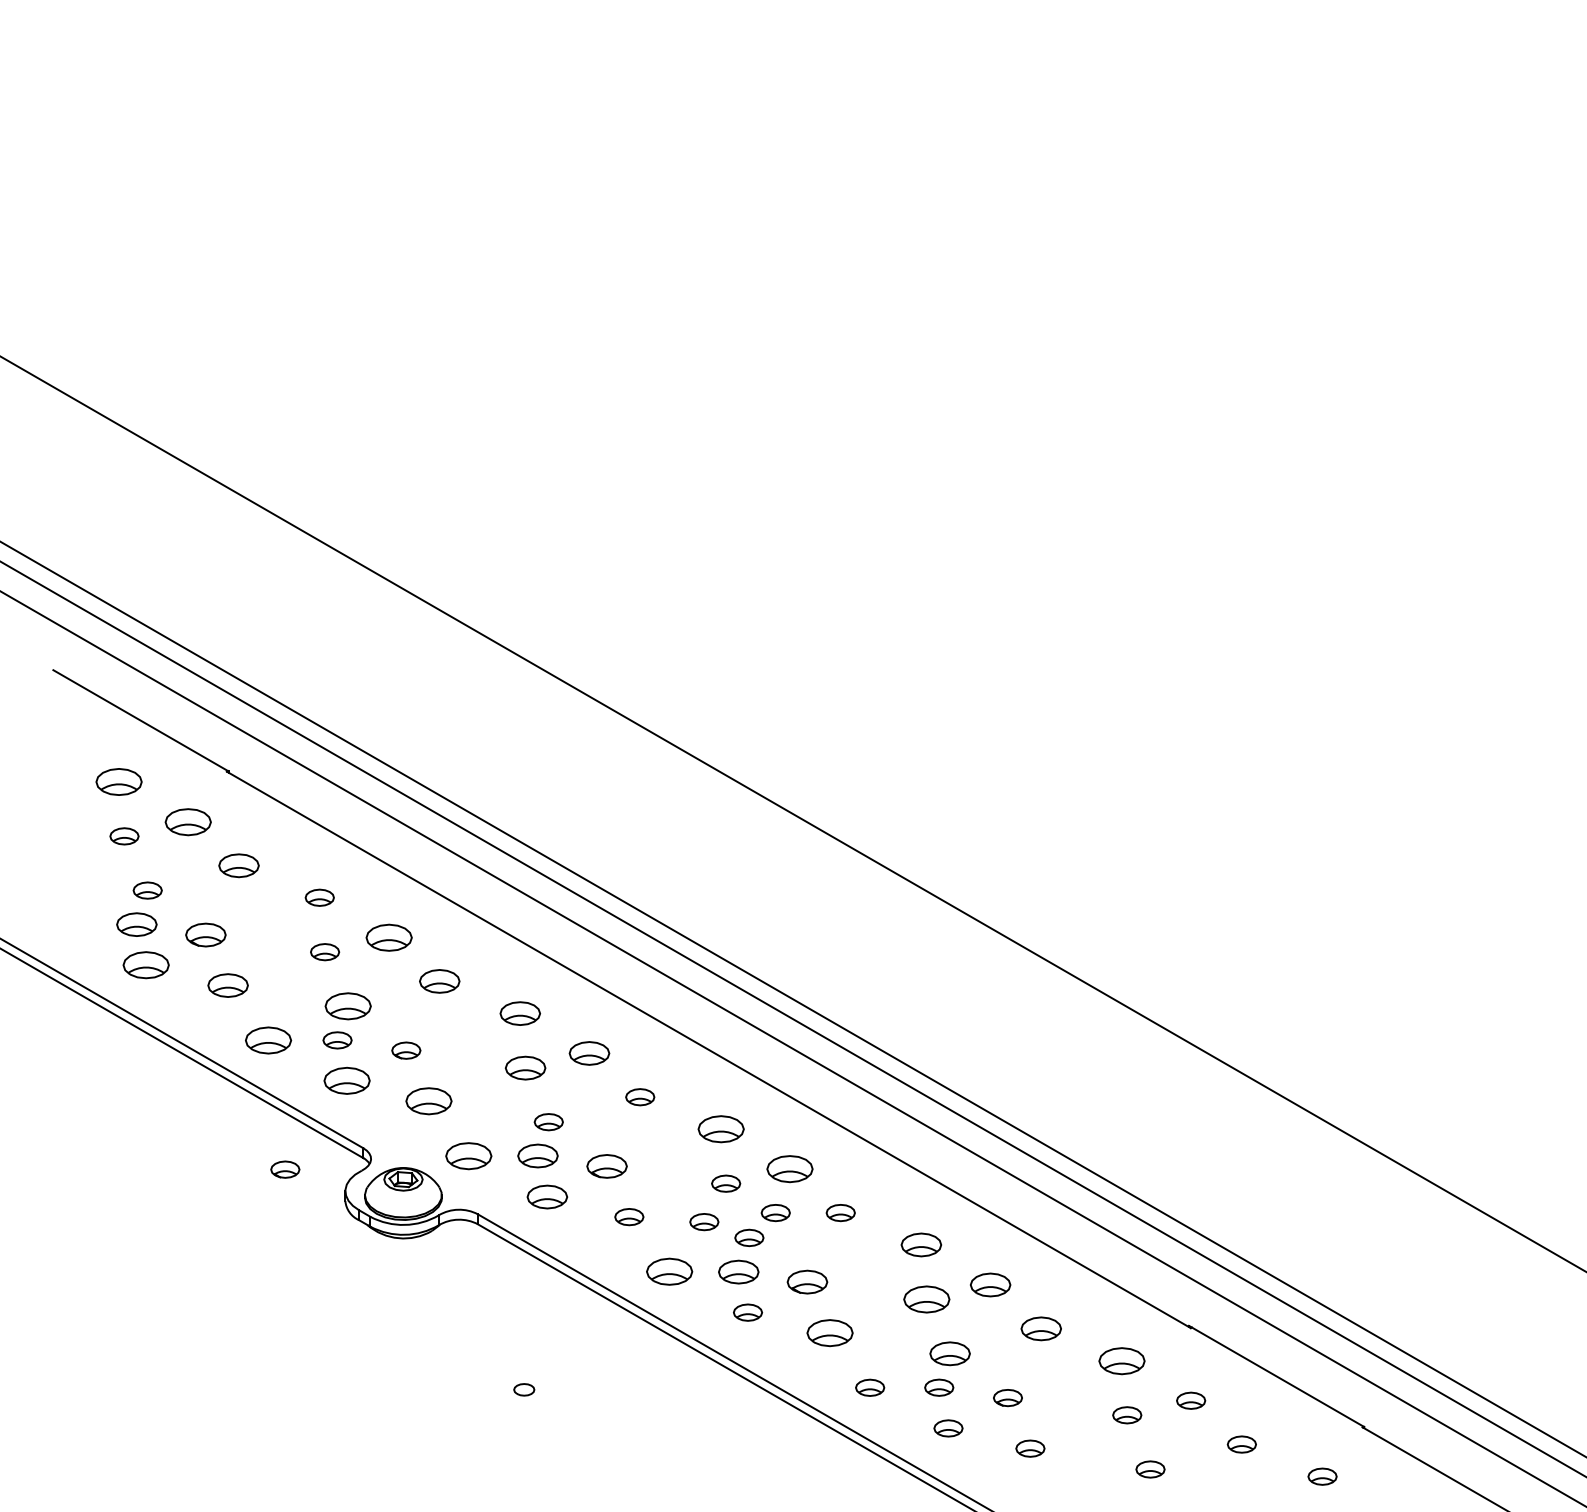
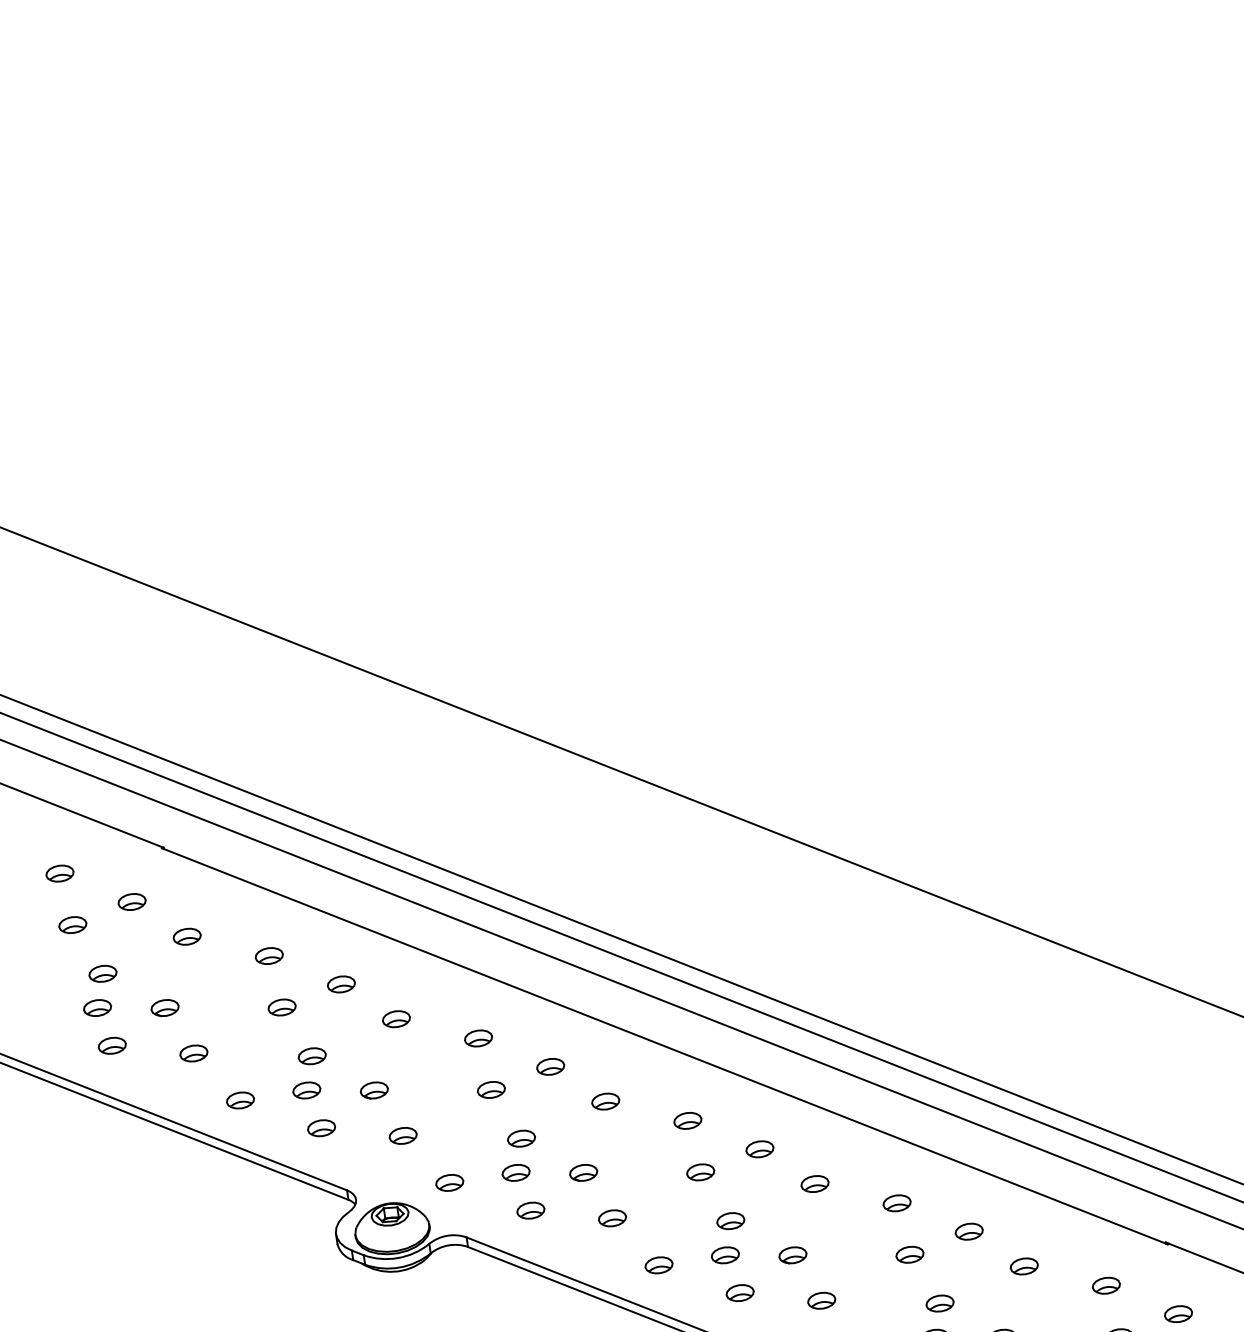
part: (119, 781) -> (60, 873), size x0.62
part: (188, 821) -> (132, 901), size x0.62
part: (239, 865) -> (187, 936), size x0.71
part: (137, 924) -> (98, 1007), size x0.71
part: (205, 934) -> (164, 1007), size x0.71
part: (388, 937) -> (340, 984), size x0.62
part: (146, 965) -> (112, 1045), size x0.62
part: (439, 981) -> (396, 1019), size x0.71
part: (228, 985) -> (194, 1053), size x0.71
part: (348, 1006) -> (312, 1056), size x0.62
part: (520, 1013) -> (478, 1038), size x0.71
part: (268, 1040) -> (240, 1100), size x0.62
part: (589, 1053) -> (550, 1066), size x0.71
part: (525, 1067) -> (491, 1089), size x0.71
part: (346, 1081) -> (321, 1128), size x0.62
part: (428, 1101) -> (402, 1136), size x0.62
part: (720, 1129) -> (687, 1121), size x0.62
part: (469, 1156) -> (450, 1183), size x0.62
part: (538, 1156) -> (516, 1173), size x0.71
part: (606, 1166) -> (583, 1173), size x0.71
part: (285, 1169) -> (275, 1221), removed
part: (789, 1169) -> (759, 1149), size x0.62
part: (547, 1196) -> (530, 1210), size x0.71
part: (775, 1213) -> (752, 1193), removed
part: (704, 1222) -> (685, 1212), removed
part: (921, 1245) -> (897, 1203), size x0.71
part: (738, 1271) -> (725, 1254), size x0.71
part: (669, 1272) -> (659, 1265), size x0.62
part: (807, 1282) -> (793, 1255), size x0.71
part: (990, 1284) -> (969, 1231), size x0.71
part: (926, 1299) -> (909, 1254), size x0.62
part: (1041, 1328) -> (1024, 1266), size x0.71
part: (829, 1332) -> (821, 1300), size x0.62
part: (949, 1353) -> (939, 1303), size x0.71
part: (1121, 1360) -> (1105, 1285), size x0.62

